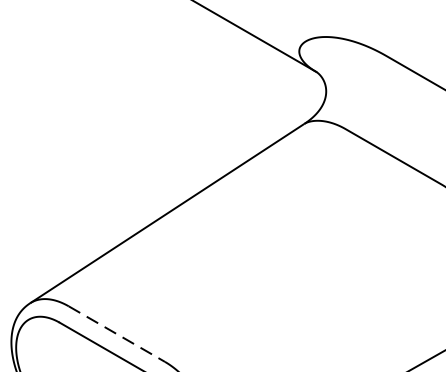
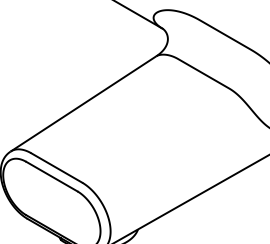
line: (118, 335) -> (57, 168), dashed -> solid

